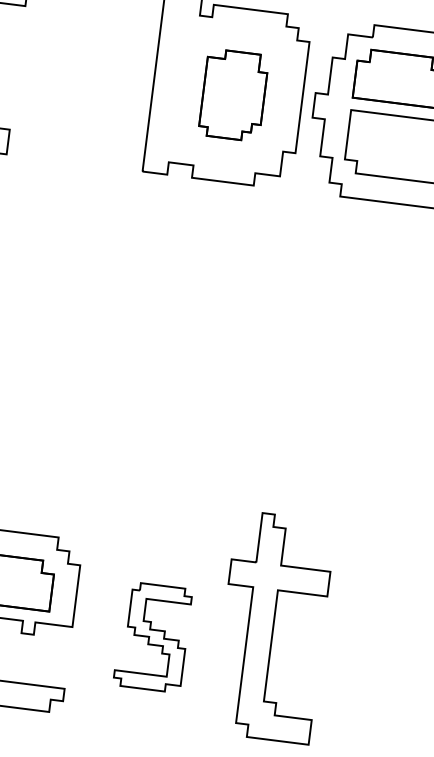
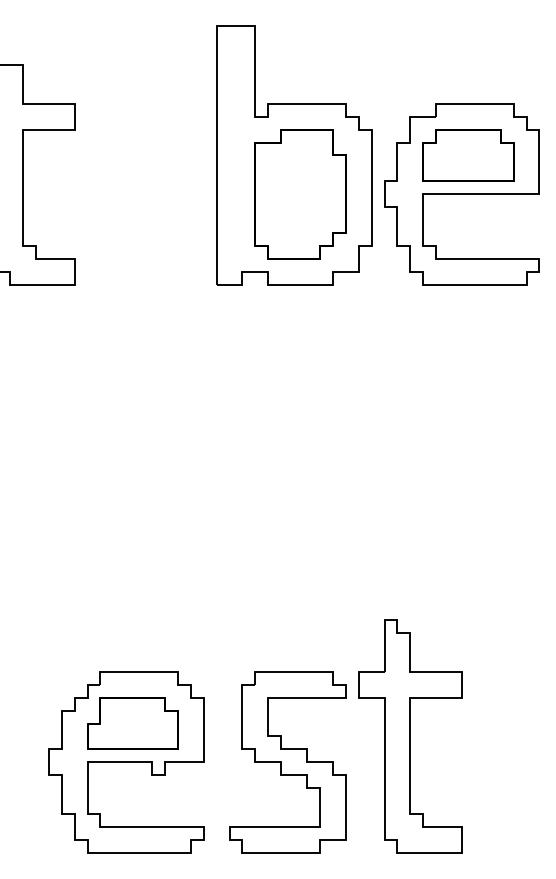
part: (233, 95) -> (300, 194), size x1.43
part: (152, 637) -> (287, 762), size x1.67

